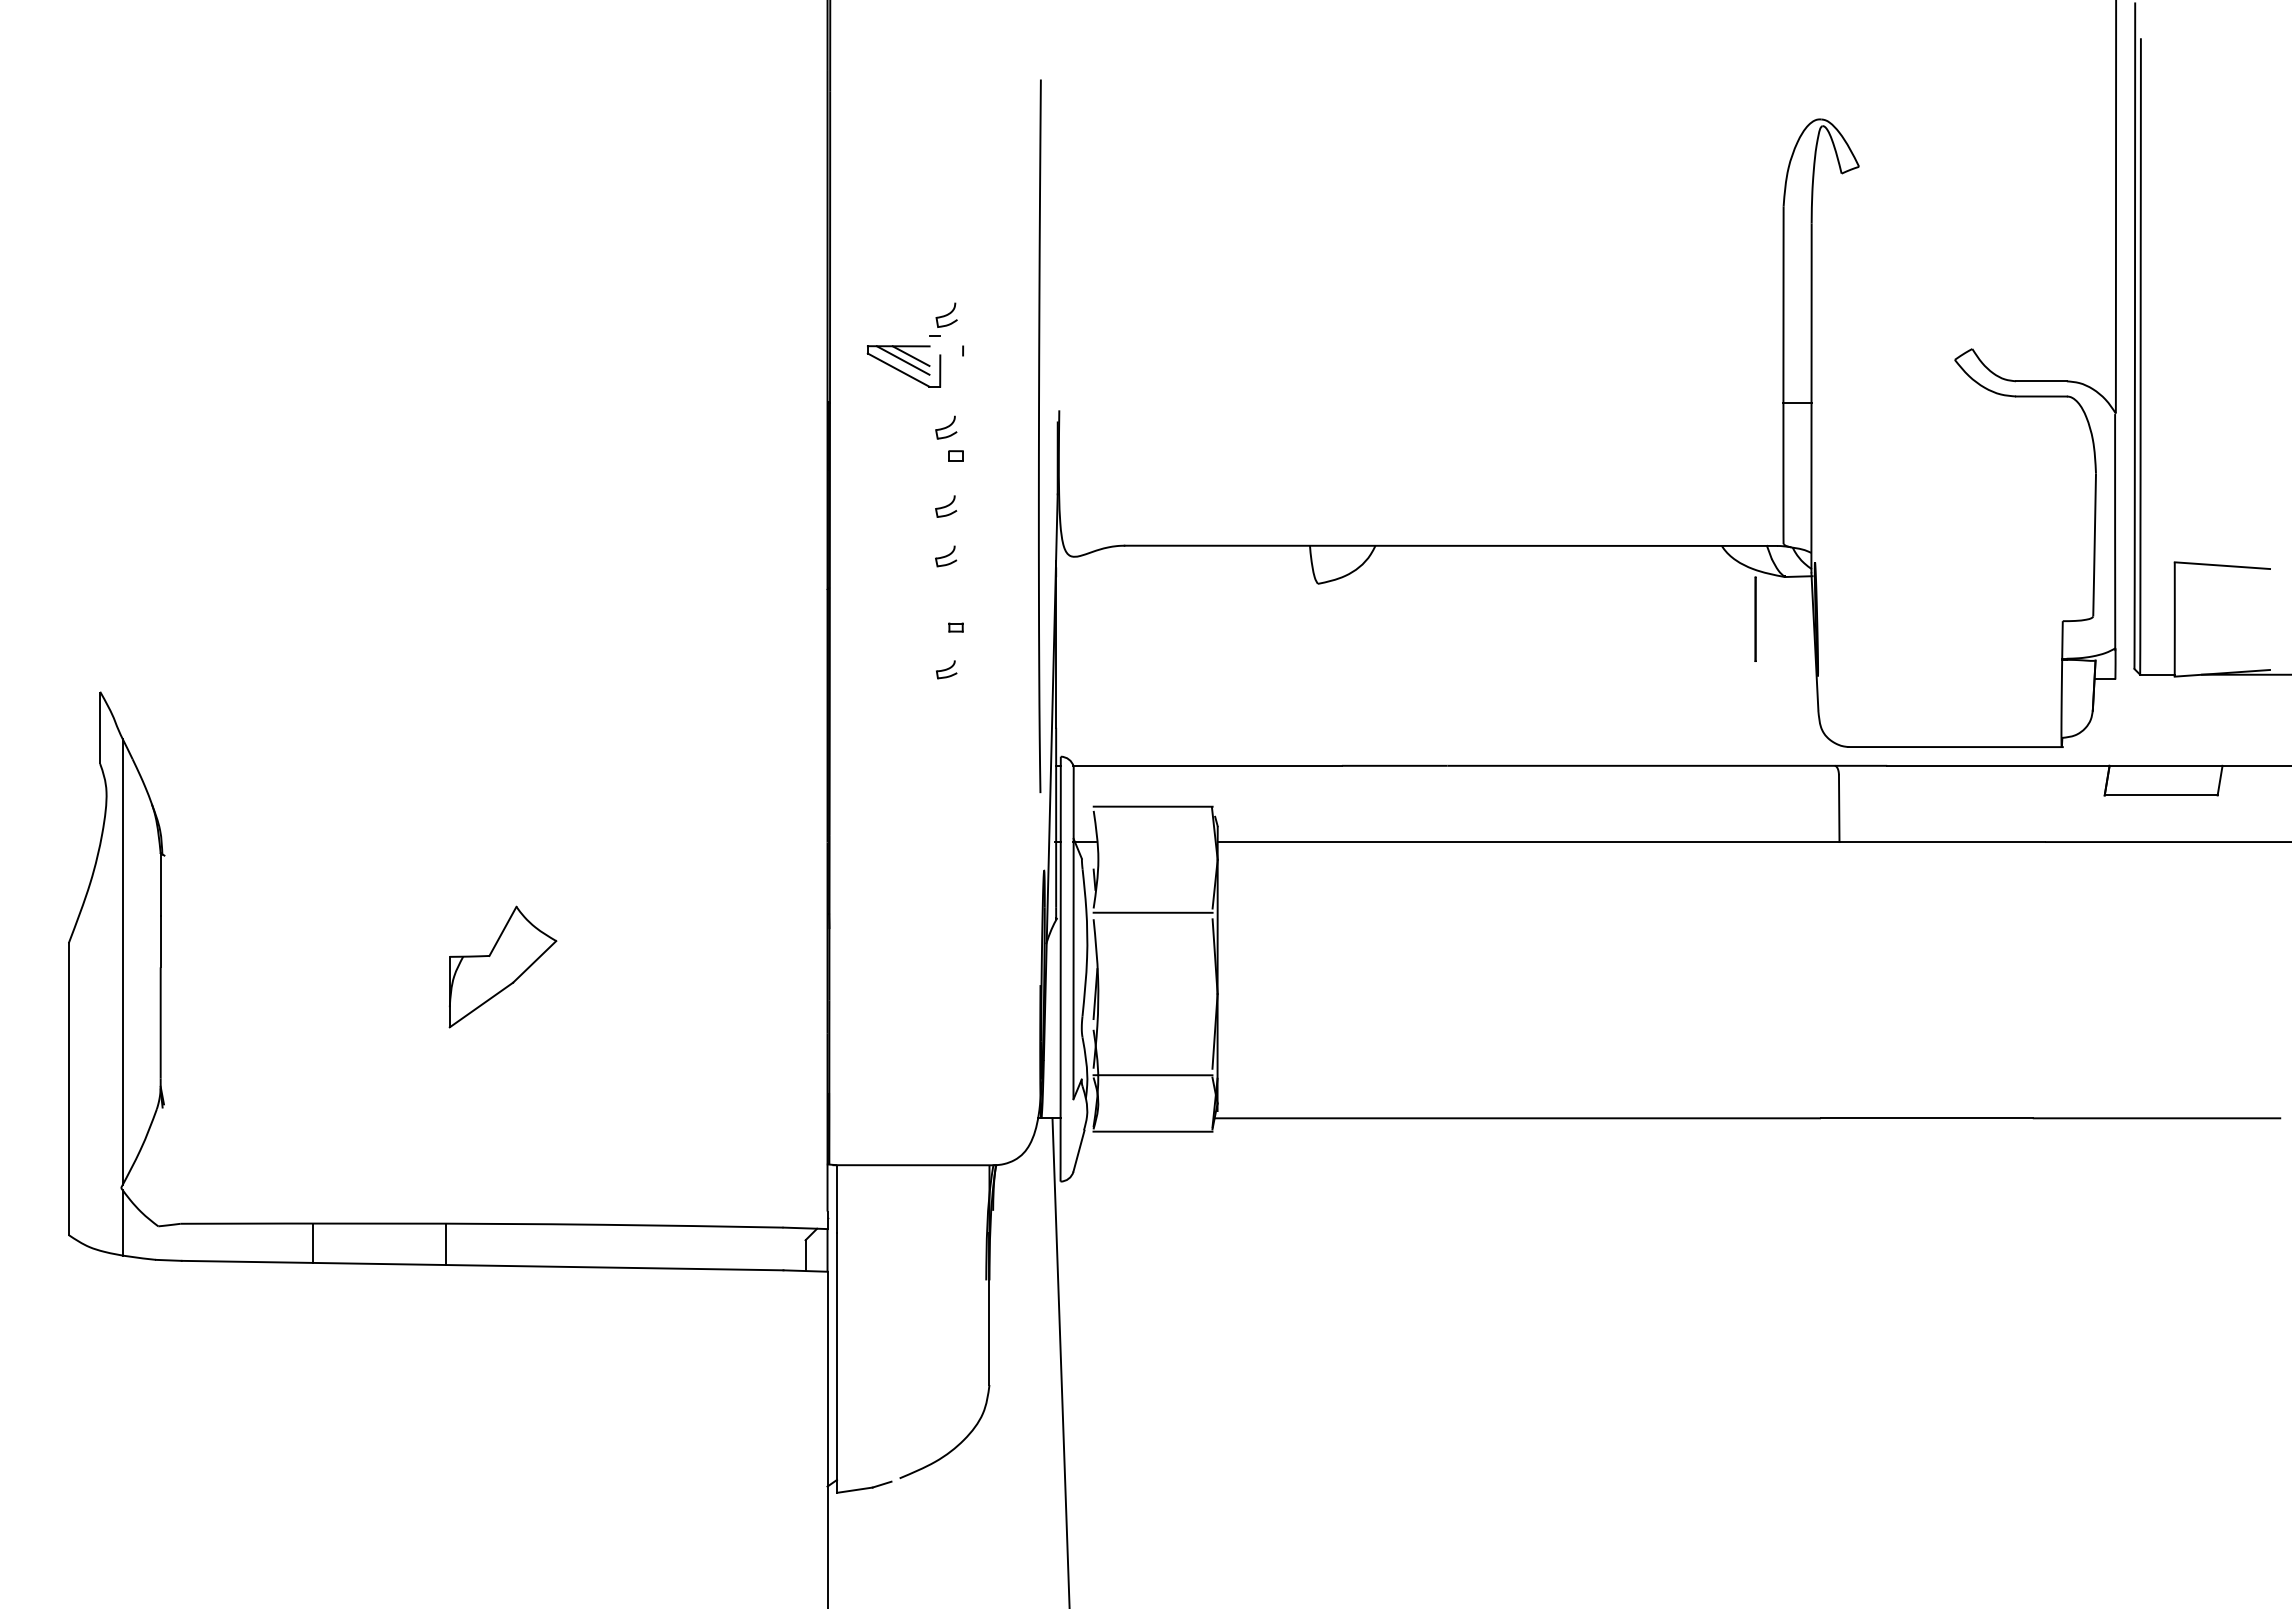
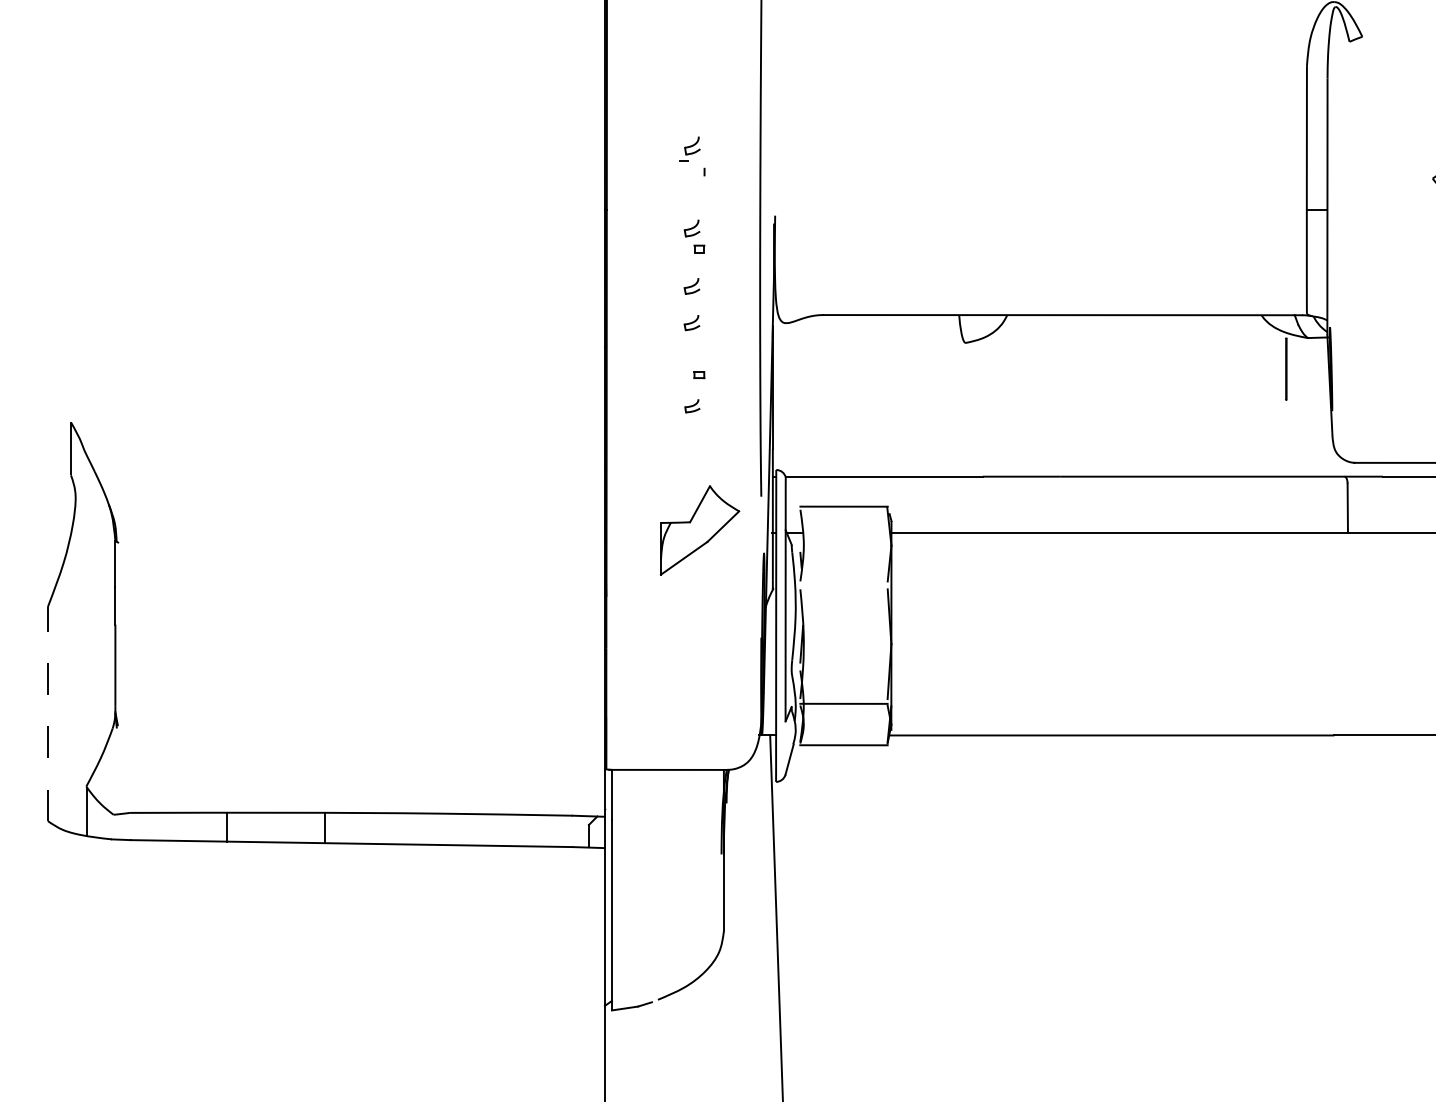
part: (903, 366) -> (660, 183), removed
line: (1152, 912) -> (843, 584), removed
line: (122, 961) -> (87, 620), removed
part: (502, 966) -> (699, 530), moved
line: (68, 1089) -> (47, 714), solid -> dashed

